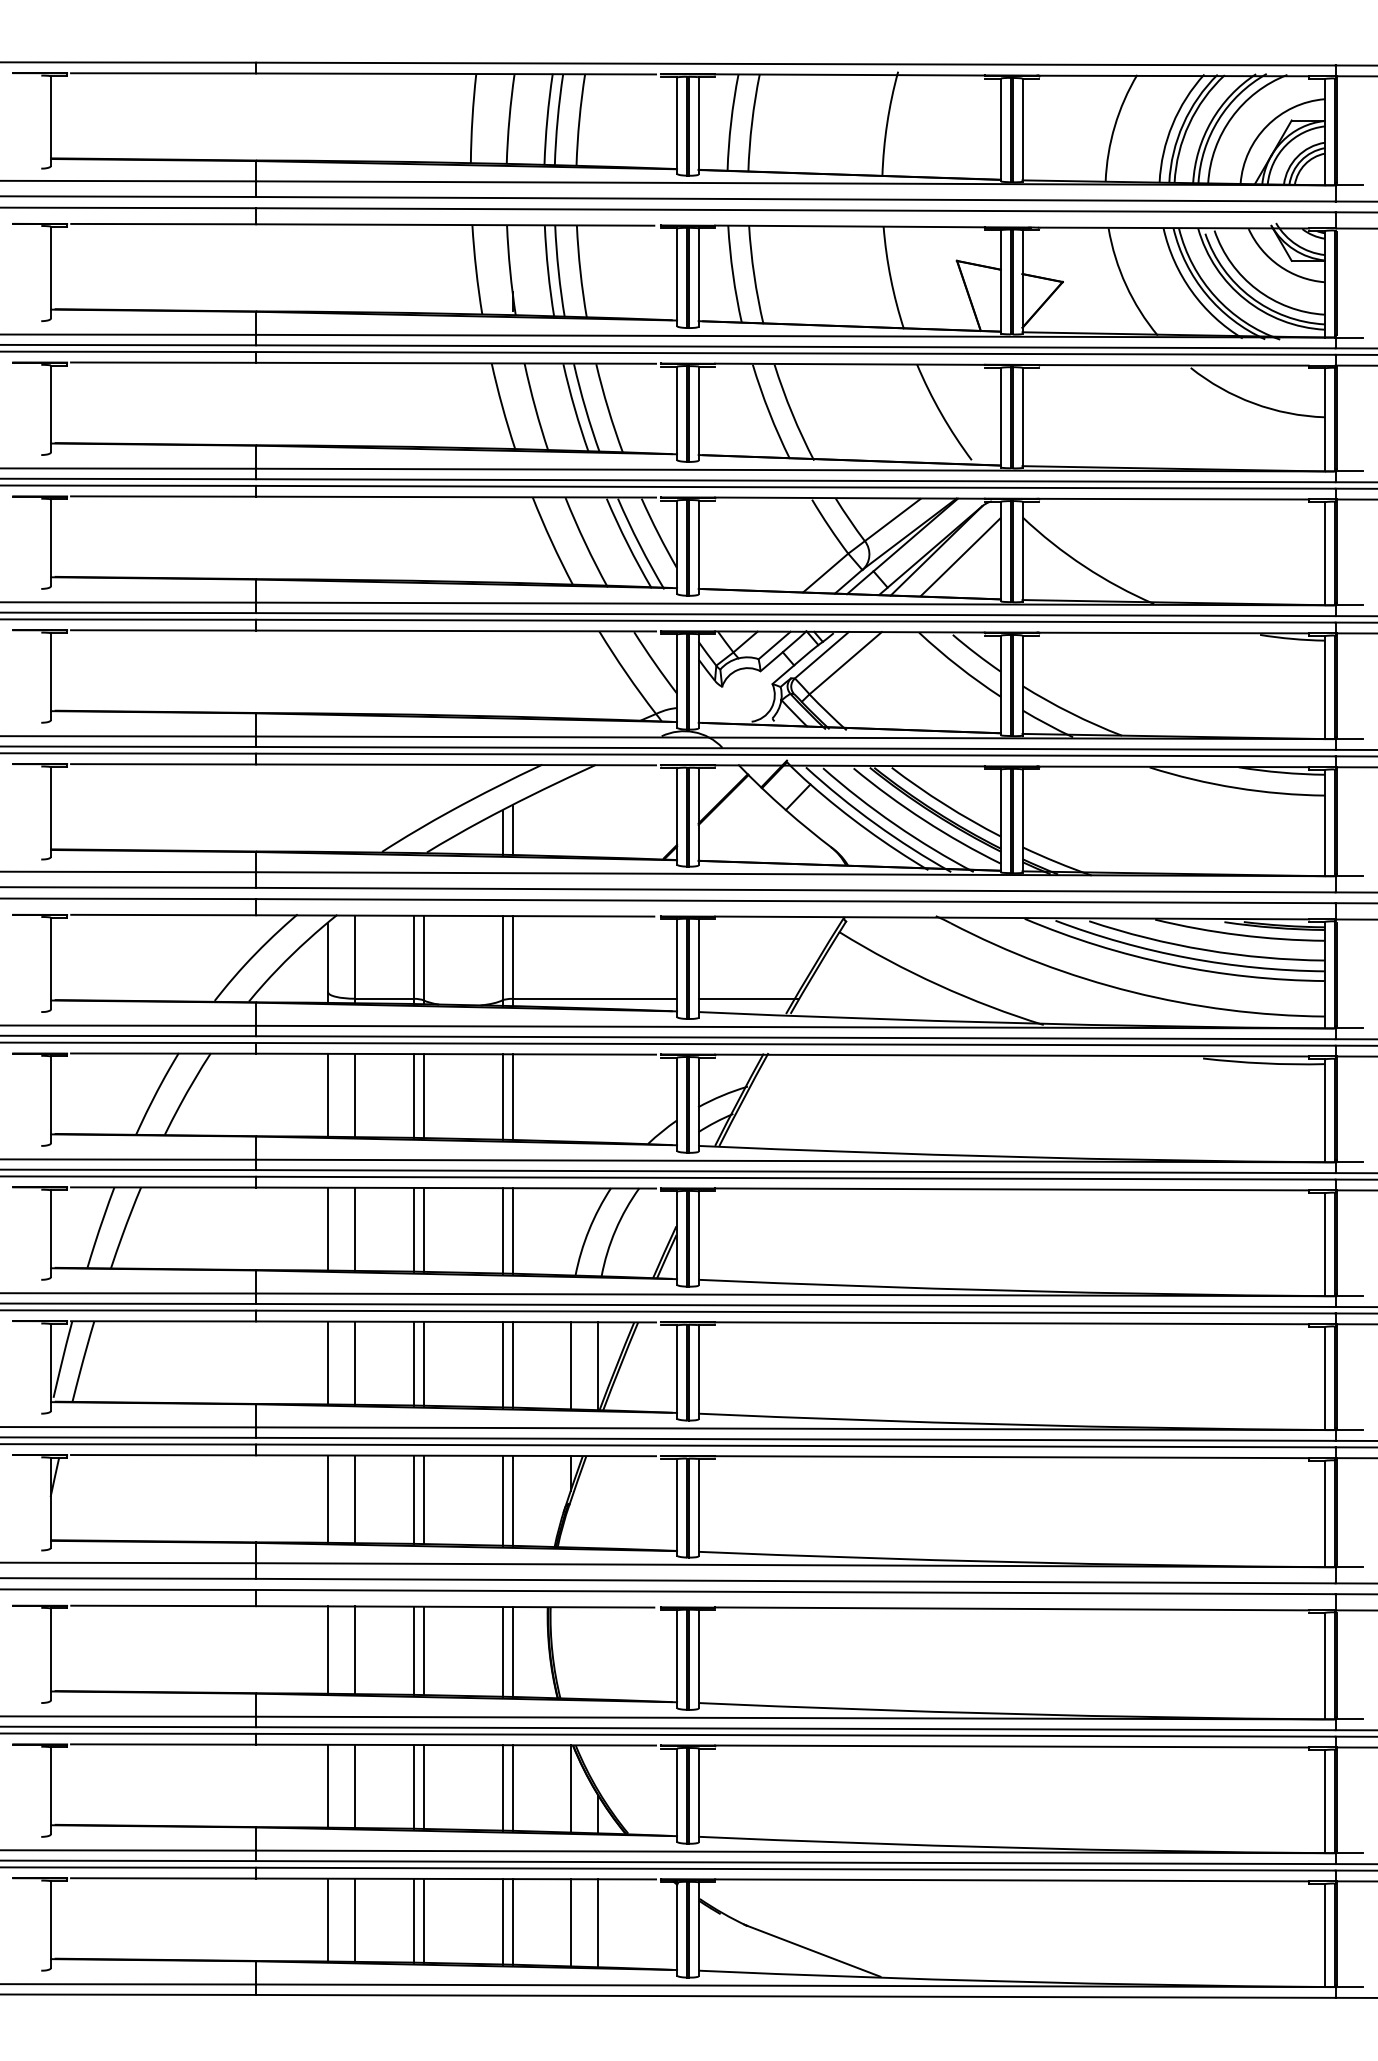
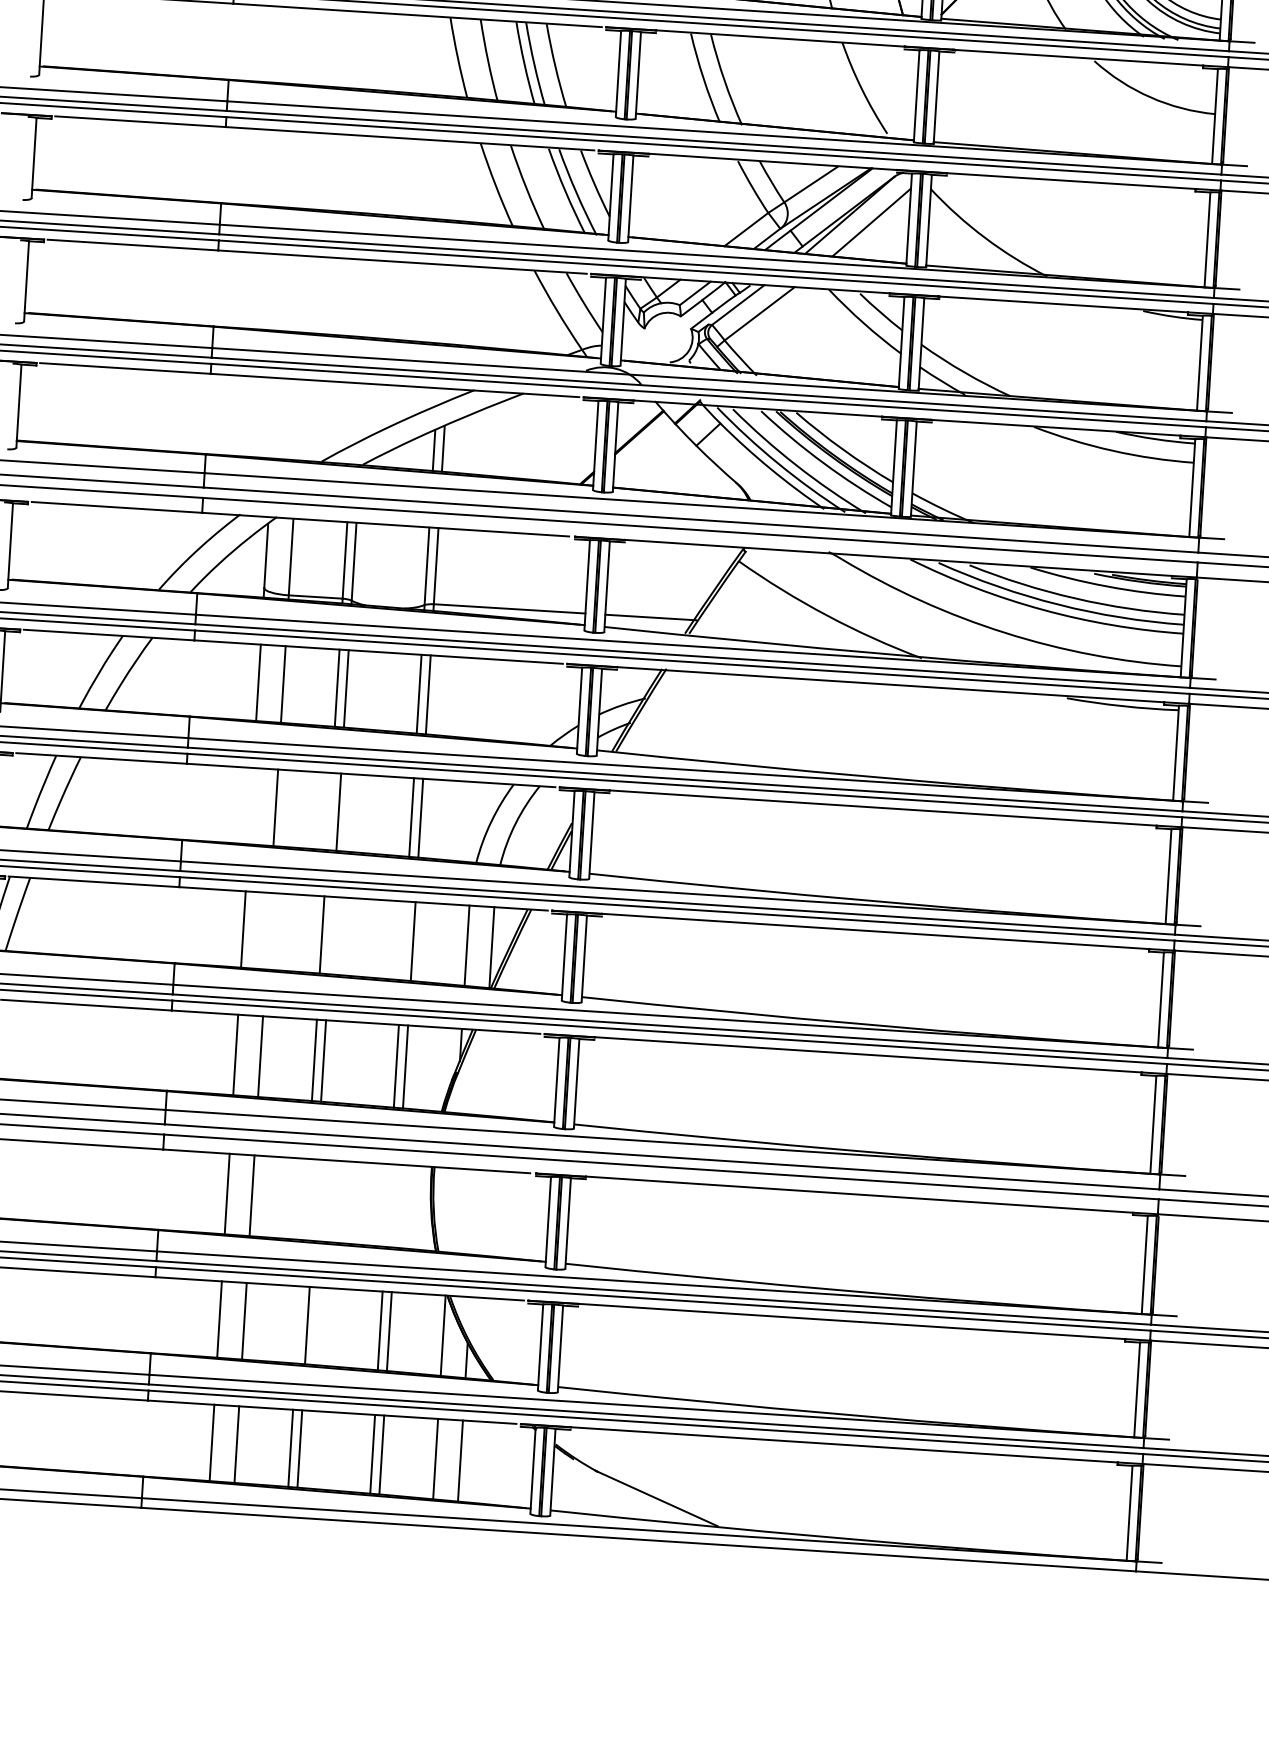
line: (328, 1228) -> (251, 805), removed
line: (413, 1229) -> (329, 811), removed
line: (355, 1362) -> (268, 930), removed
line: (423, 1363) -> (331, 935), removed
line: (502, 1364) -> (403, 940), removed
line: (413, 1650) -> (305, 1199), removed
line: (423, 1650) -> (315, 1199), removed
line: (502, 1651) -> (387, 1205), removed
line: (512, 1652) -> (396, 1206), removed
line: (413, 1786) -> (298, 1324), removed

